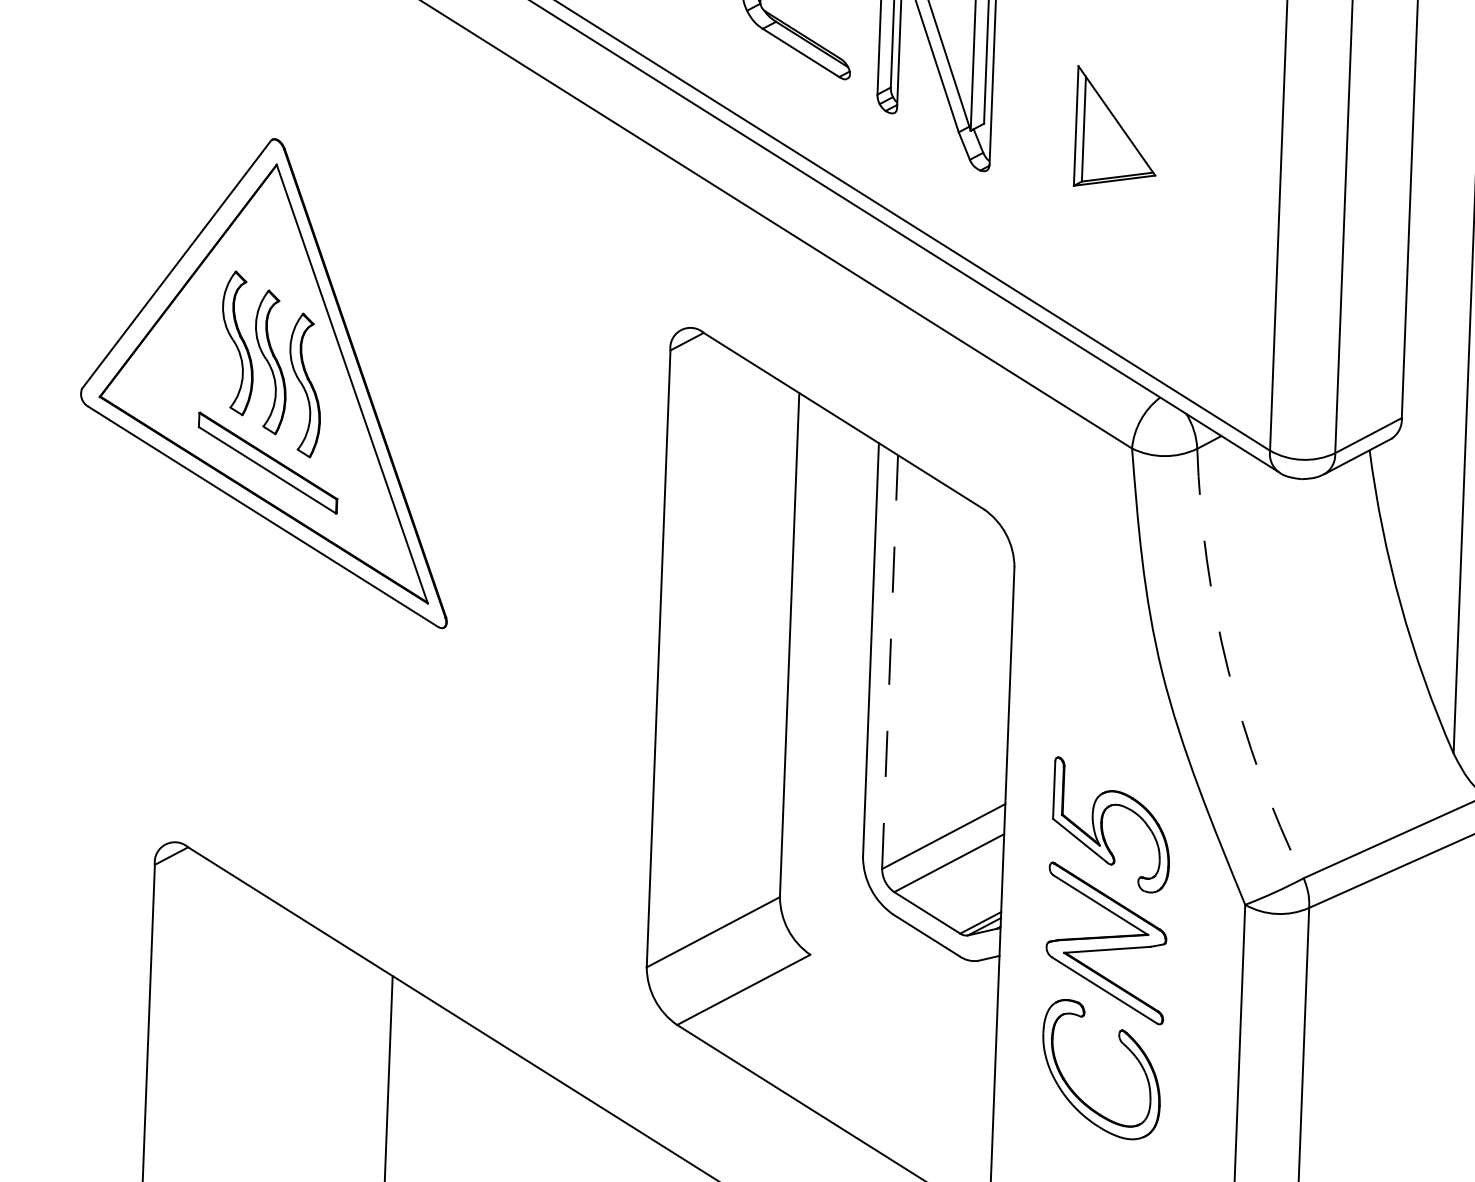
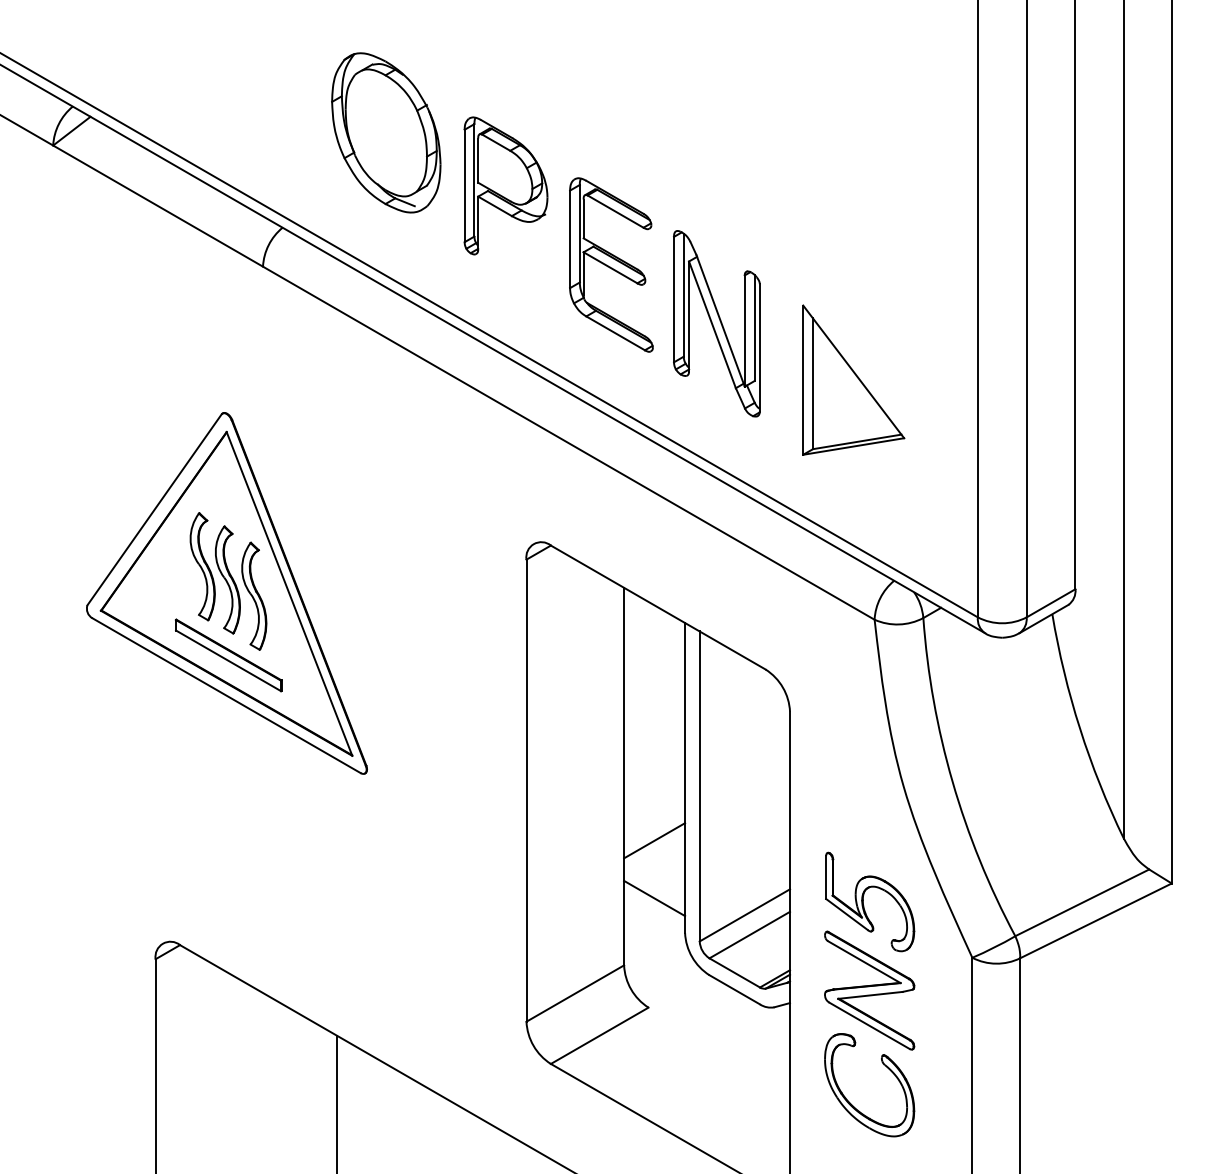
part: (1116, 126) -> (853, 379), size x1.67
line: (889, 662) -> (699, 786), dashed -> solid
arc: (1227, 668) -> (952, 781), dashed -> solid
line: (826, 731) -> (654, 840), added
line: (823, 809) -> (654, 898), added

